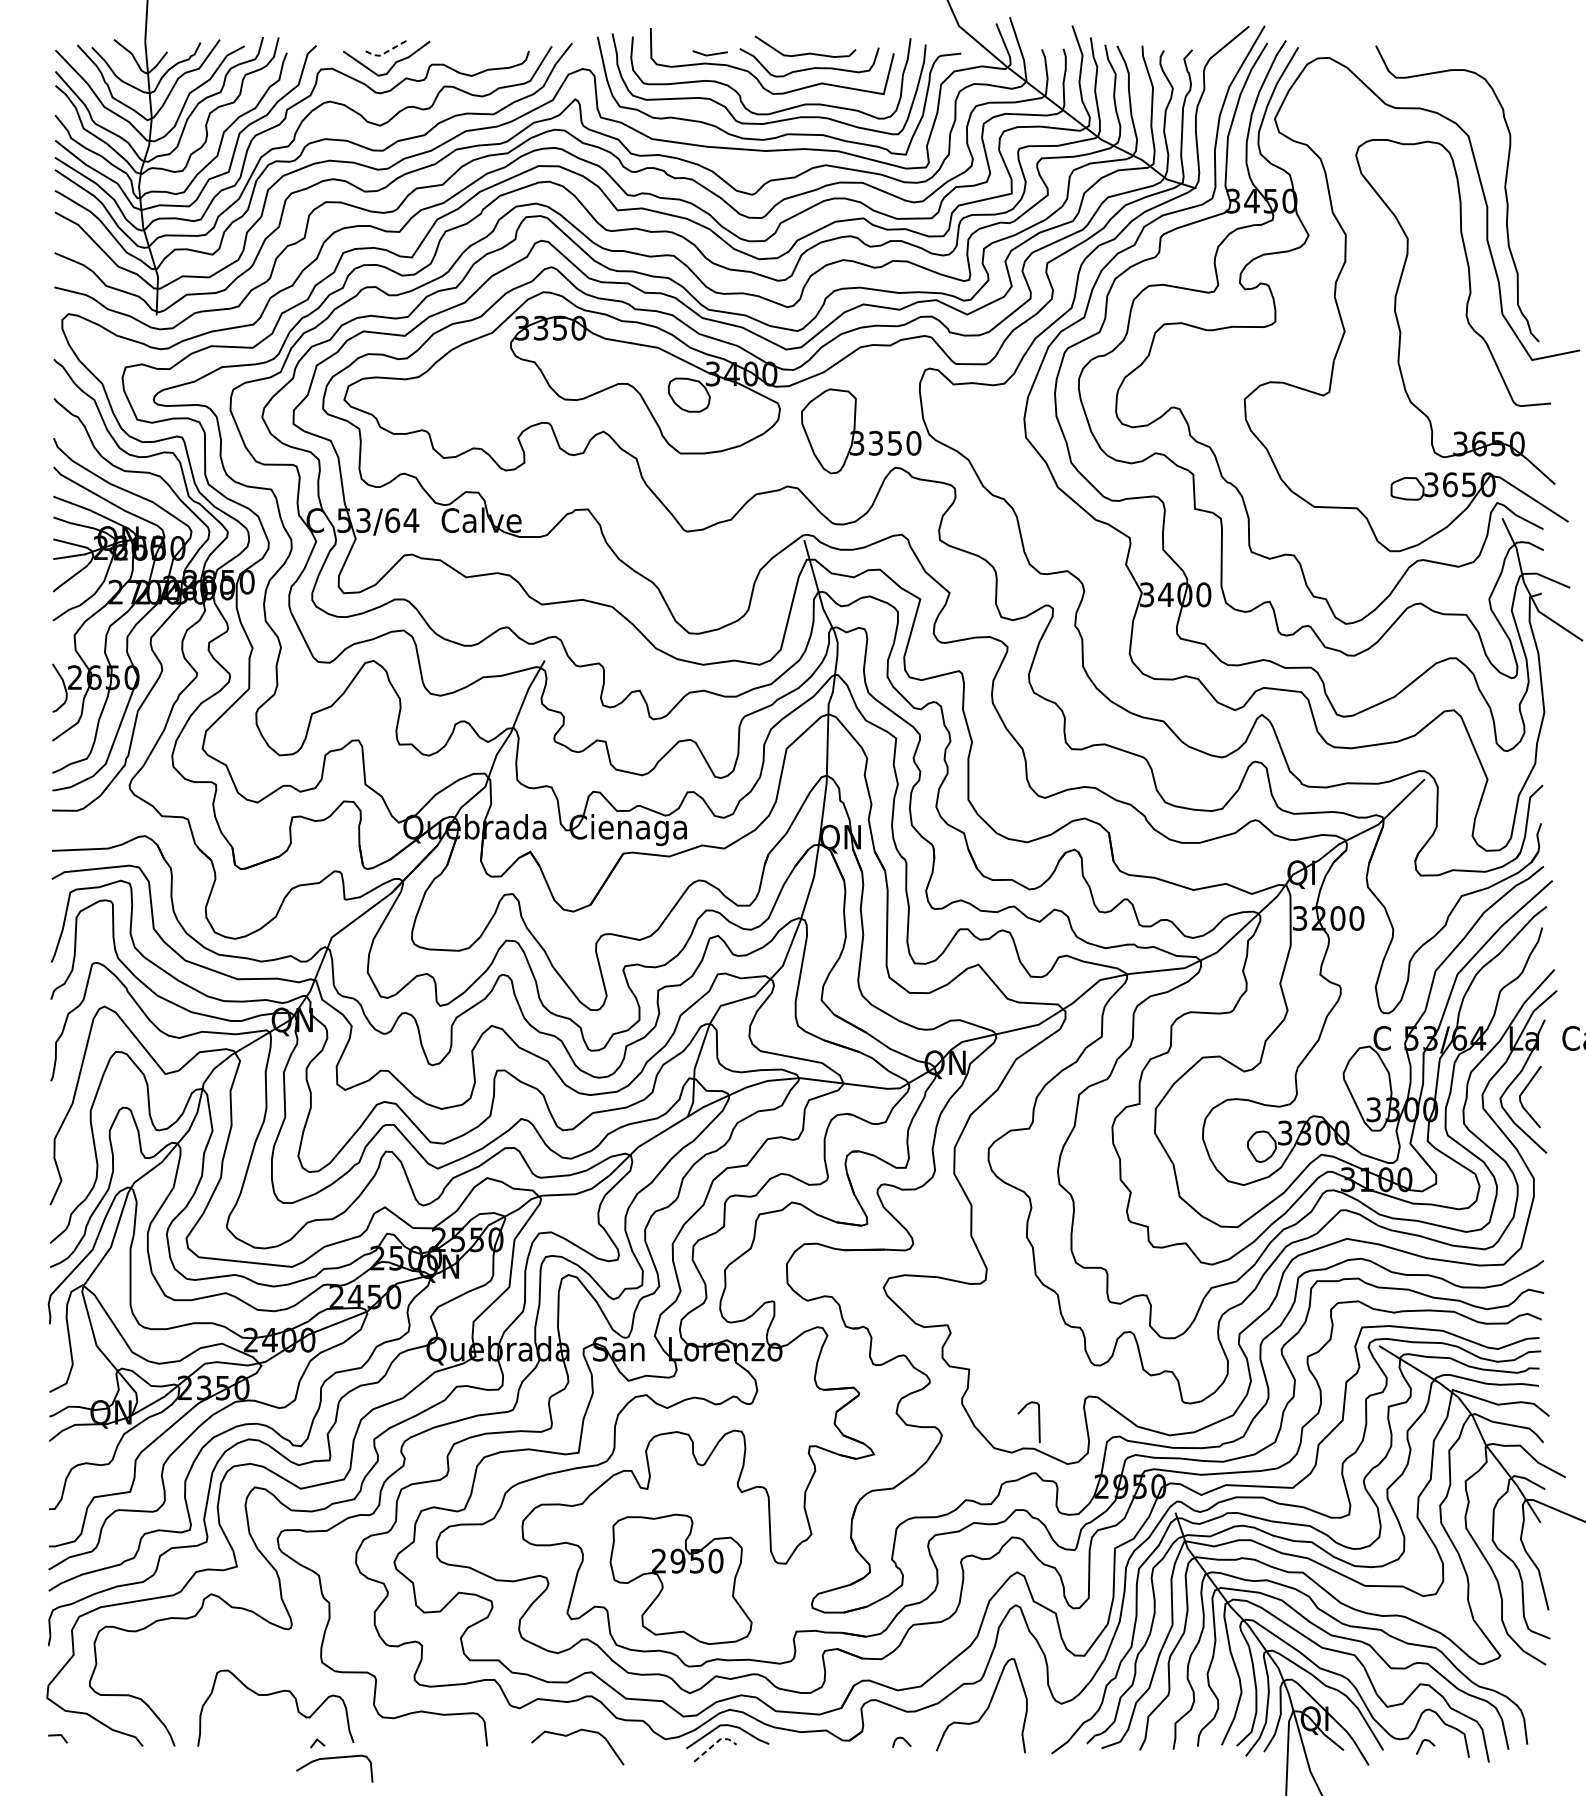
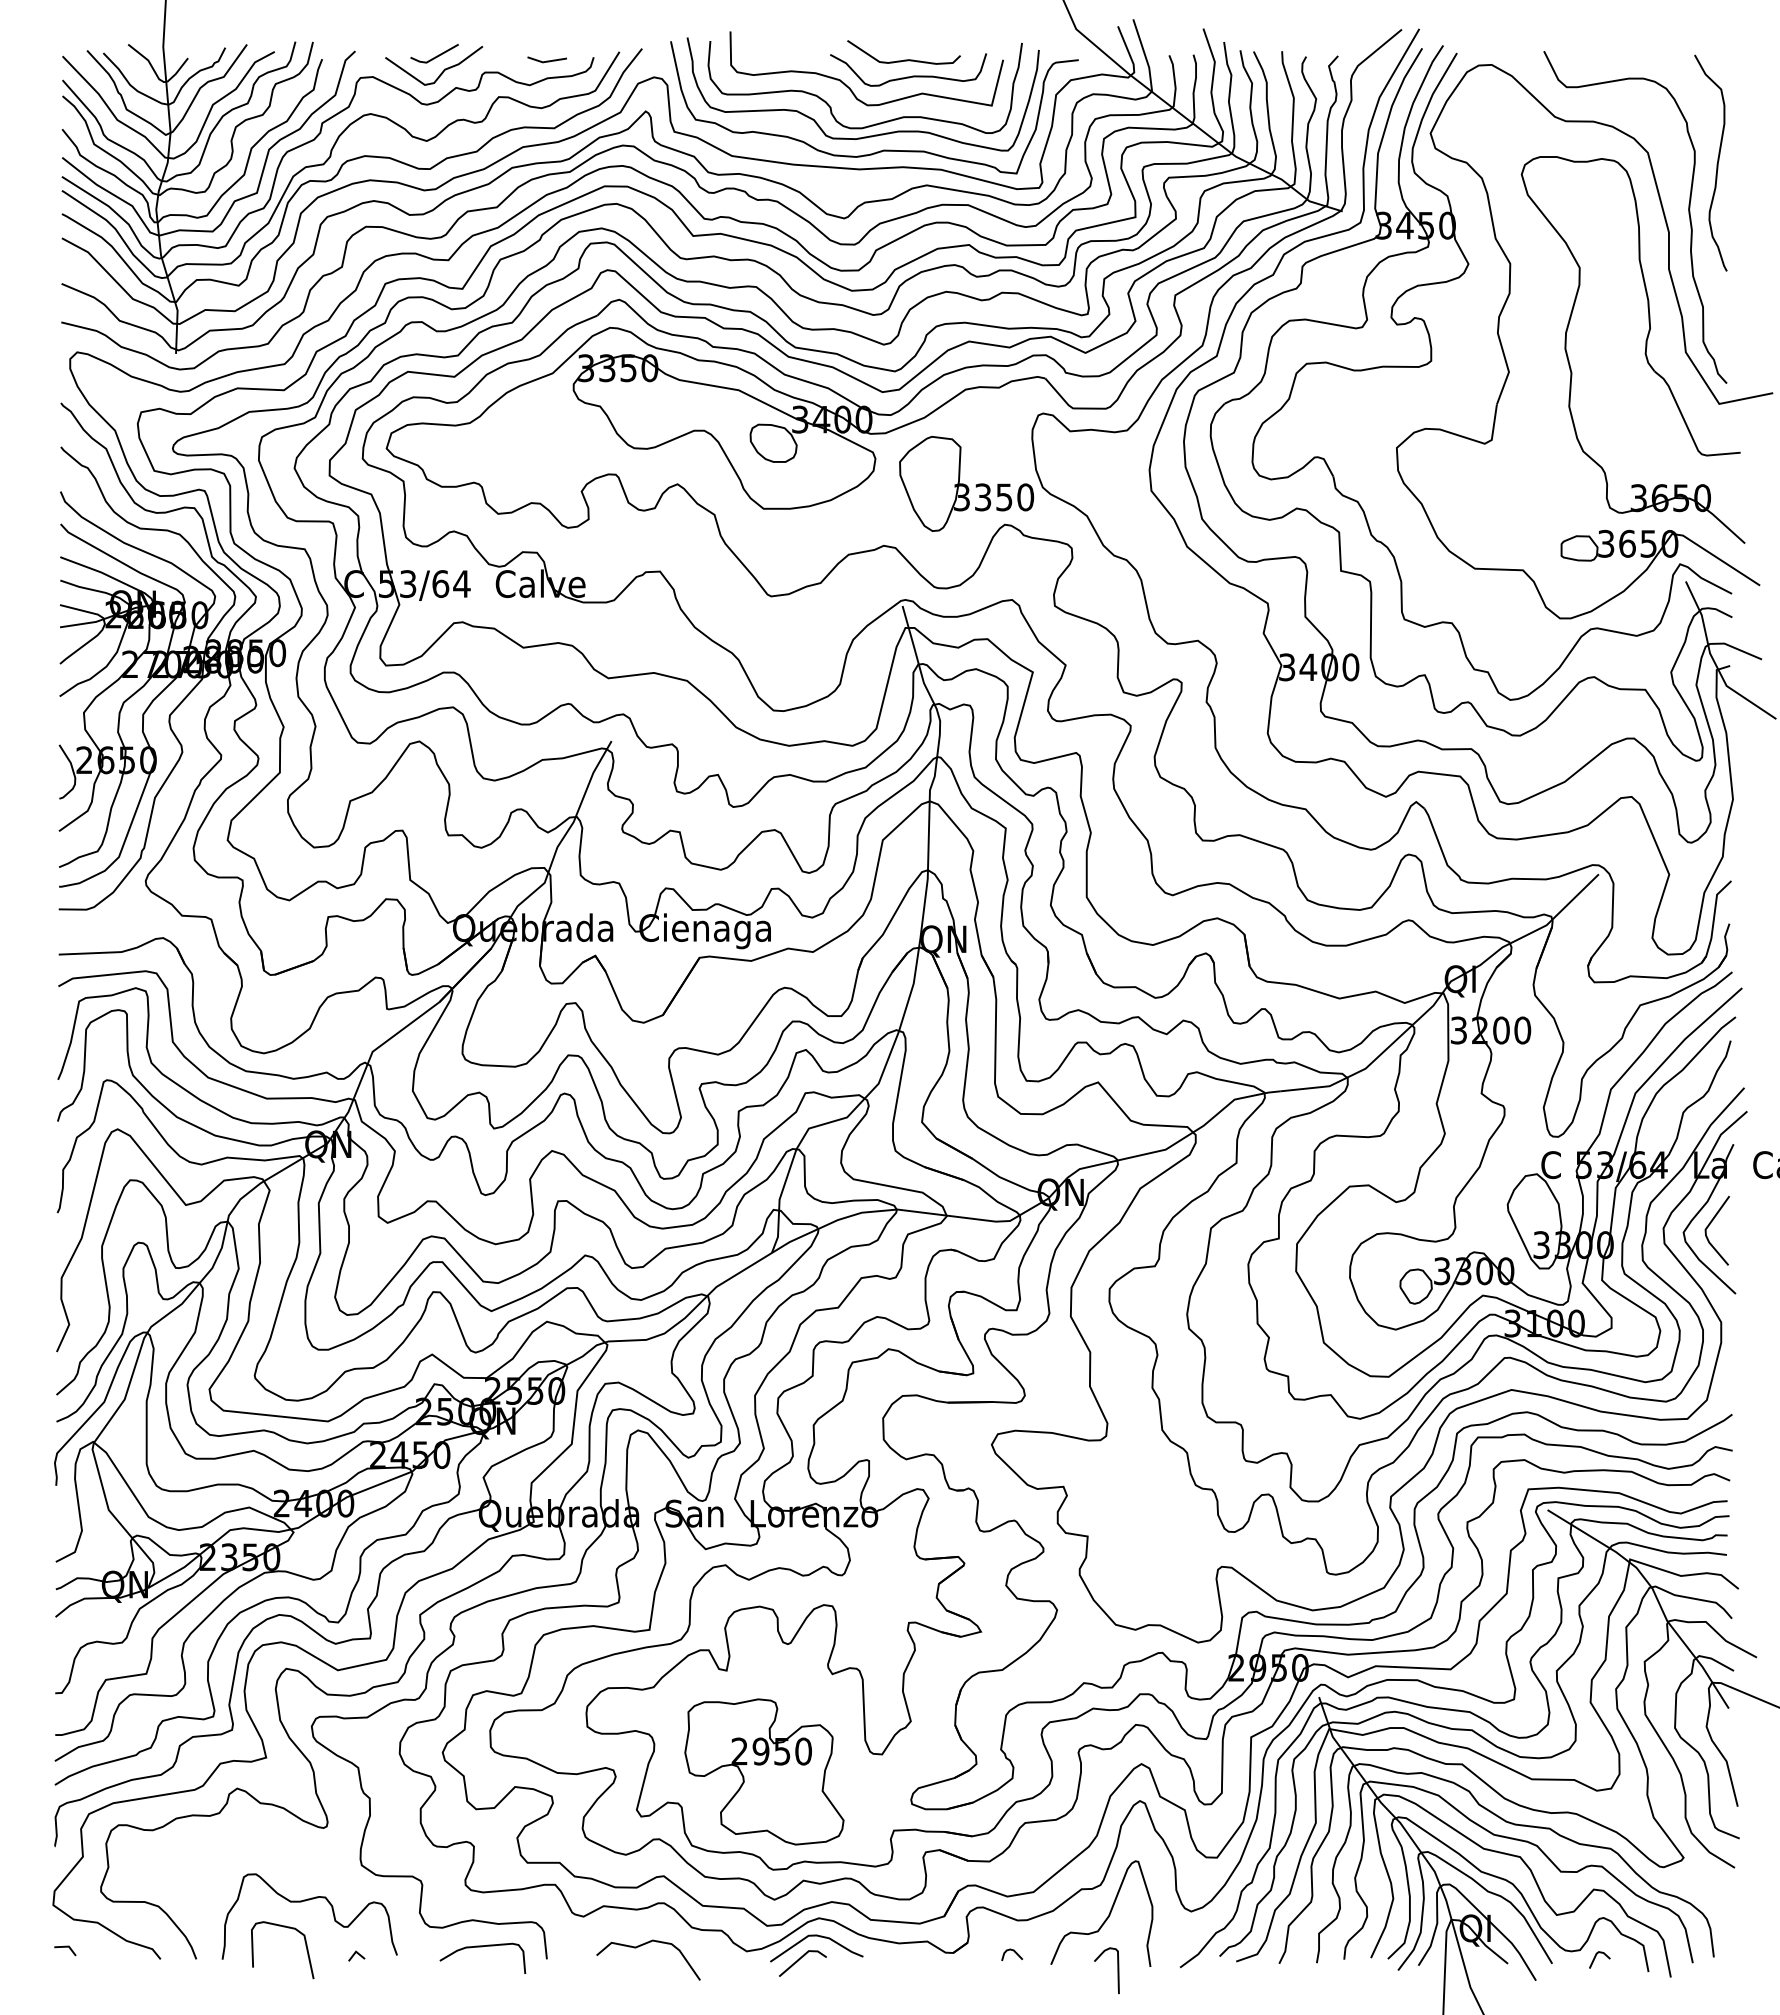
line: (387, 52) -> (434, 58), dashed -> solid
line: (709, 53) -> (546, 60), moved
curve: (1529, 145) -> (1716, 163), added
curve: (1038, 1422) -> (1117, 1970), moved
curve: (255, 1718) -> (287, 1928), added
line: (715, 1743) -> (802, 1956), dashed -> solid
curve: (334, 1758) -> (482, 1947), moved

